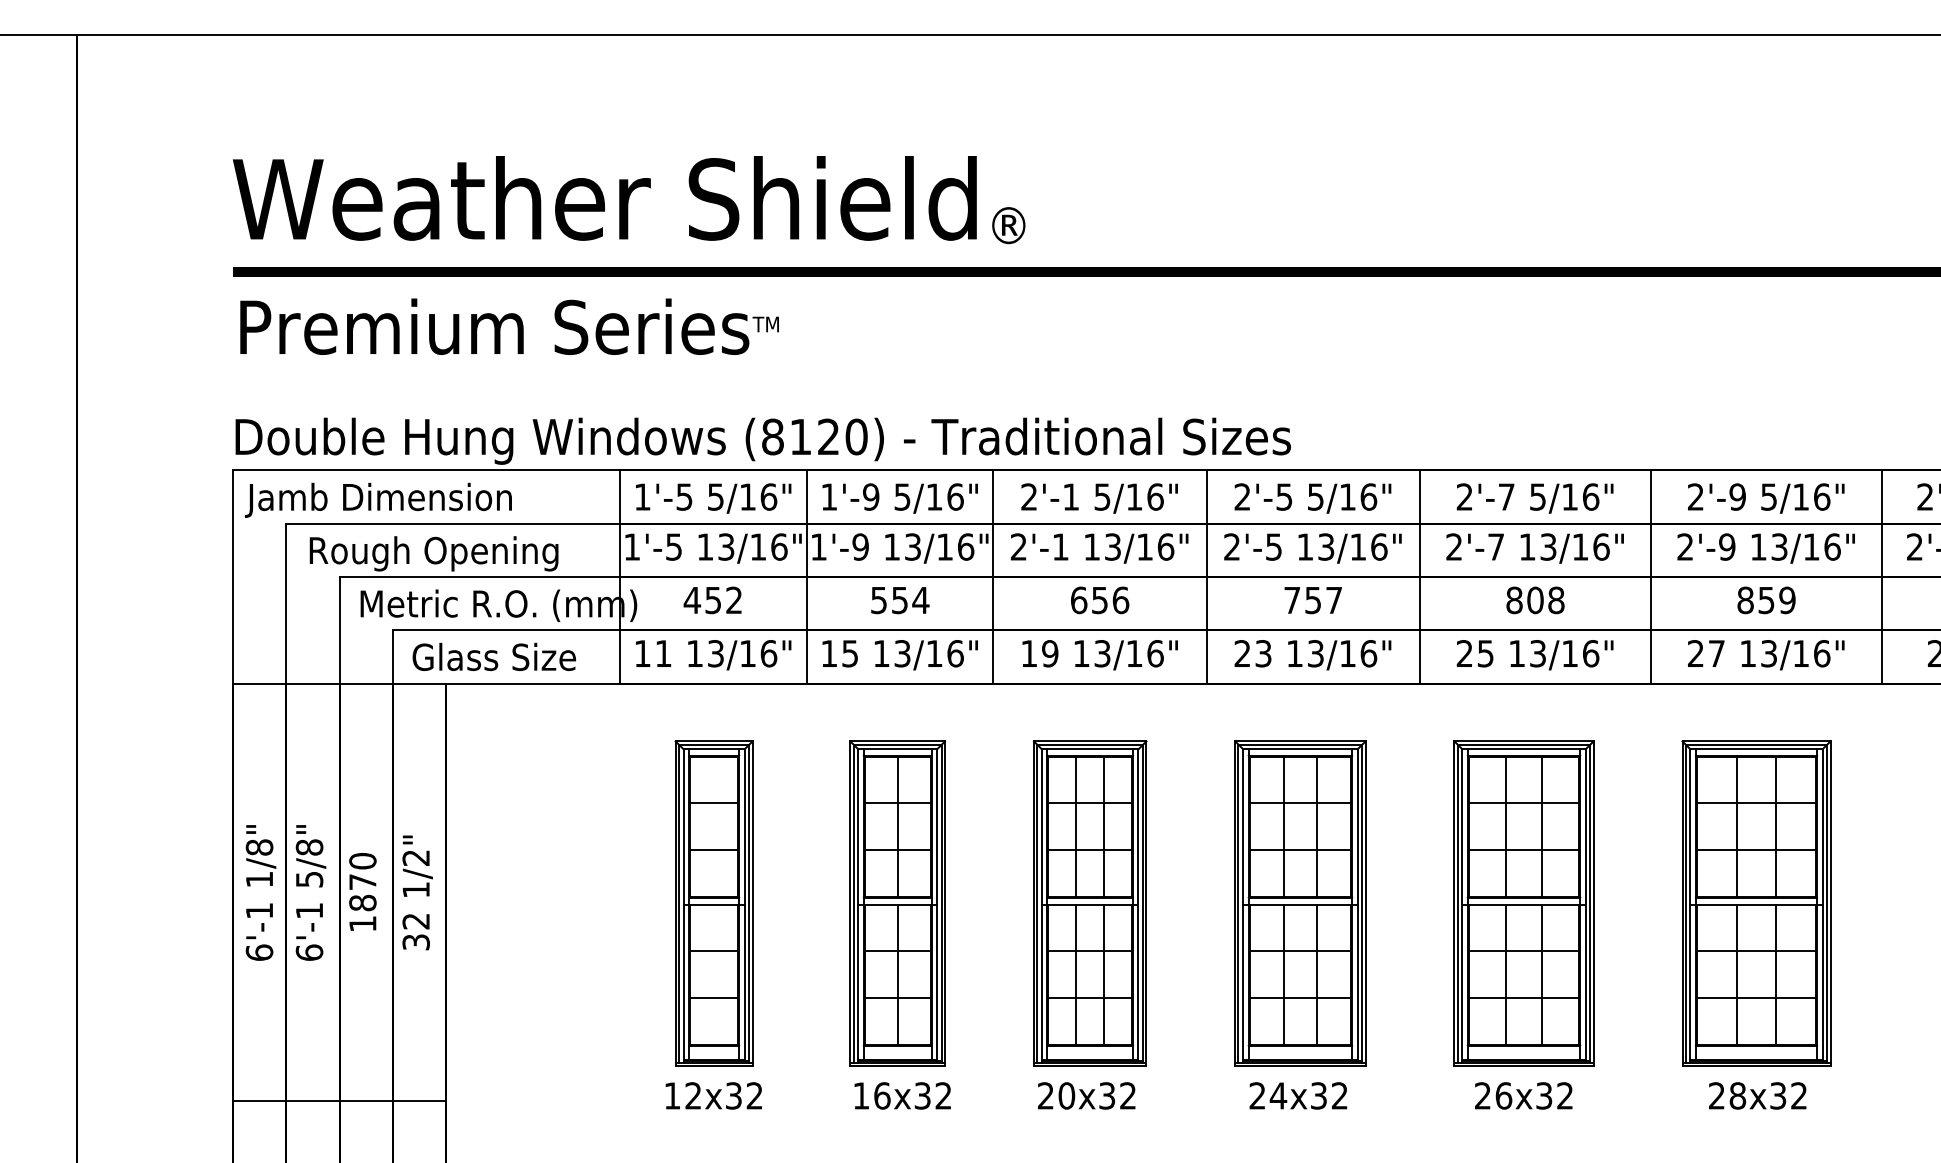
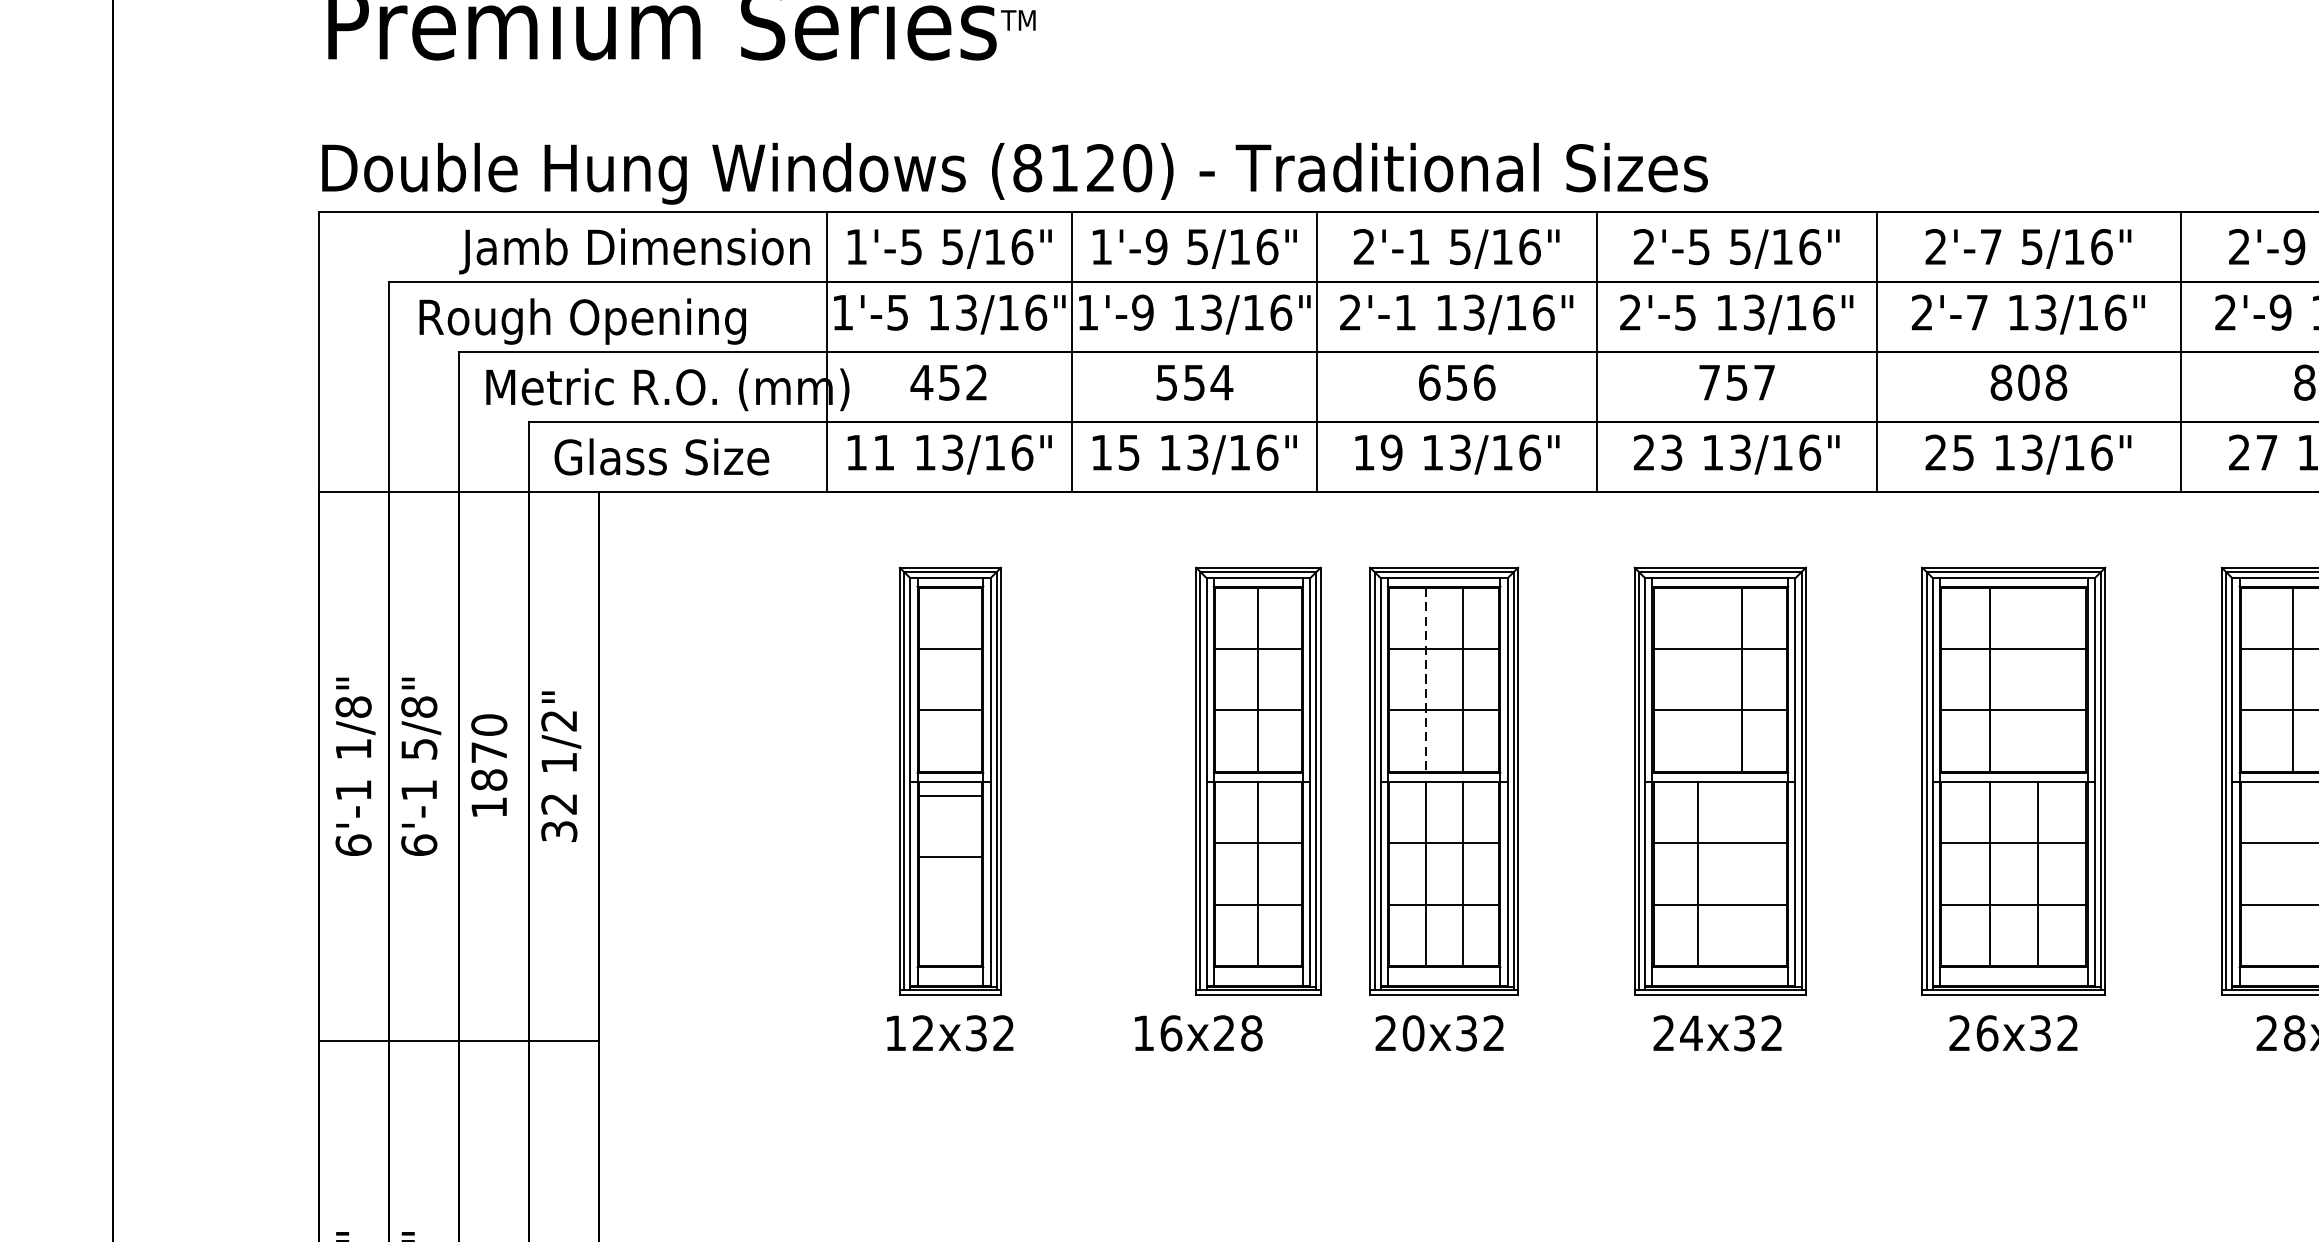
text: (378, 499) -> (634, 250), moved
line: (1076, 826) -> (1426, 679), solid -> dashed
line: (1283, 826) -> (1698, 679), removed
line: (1542, 826) -> (2038, 679), removed
part: (897, 903) -> (1258, 780), moved
line: (714, 951) -> (950, 796), moved
line: (1317, 974) -> (1742, 873), removed
line: (1736, 974) -> (2292, 873), removed
line: (714, 998) -> (950, 858), moved
text: (932, 1095) -> (1237, 1032), 16x32 -> 16x28

